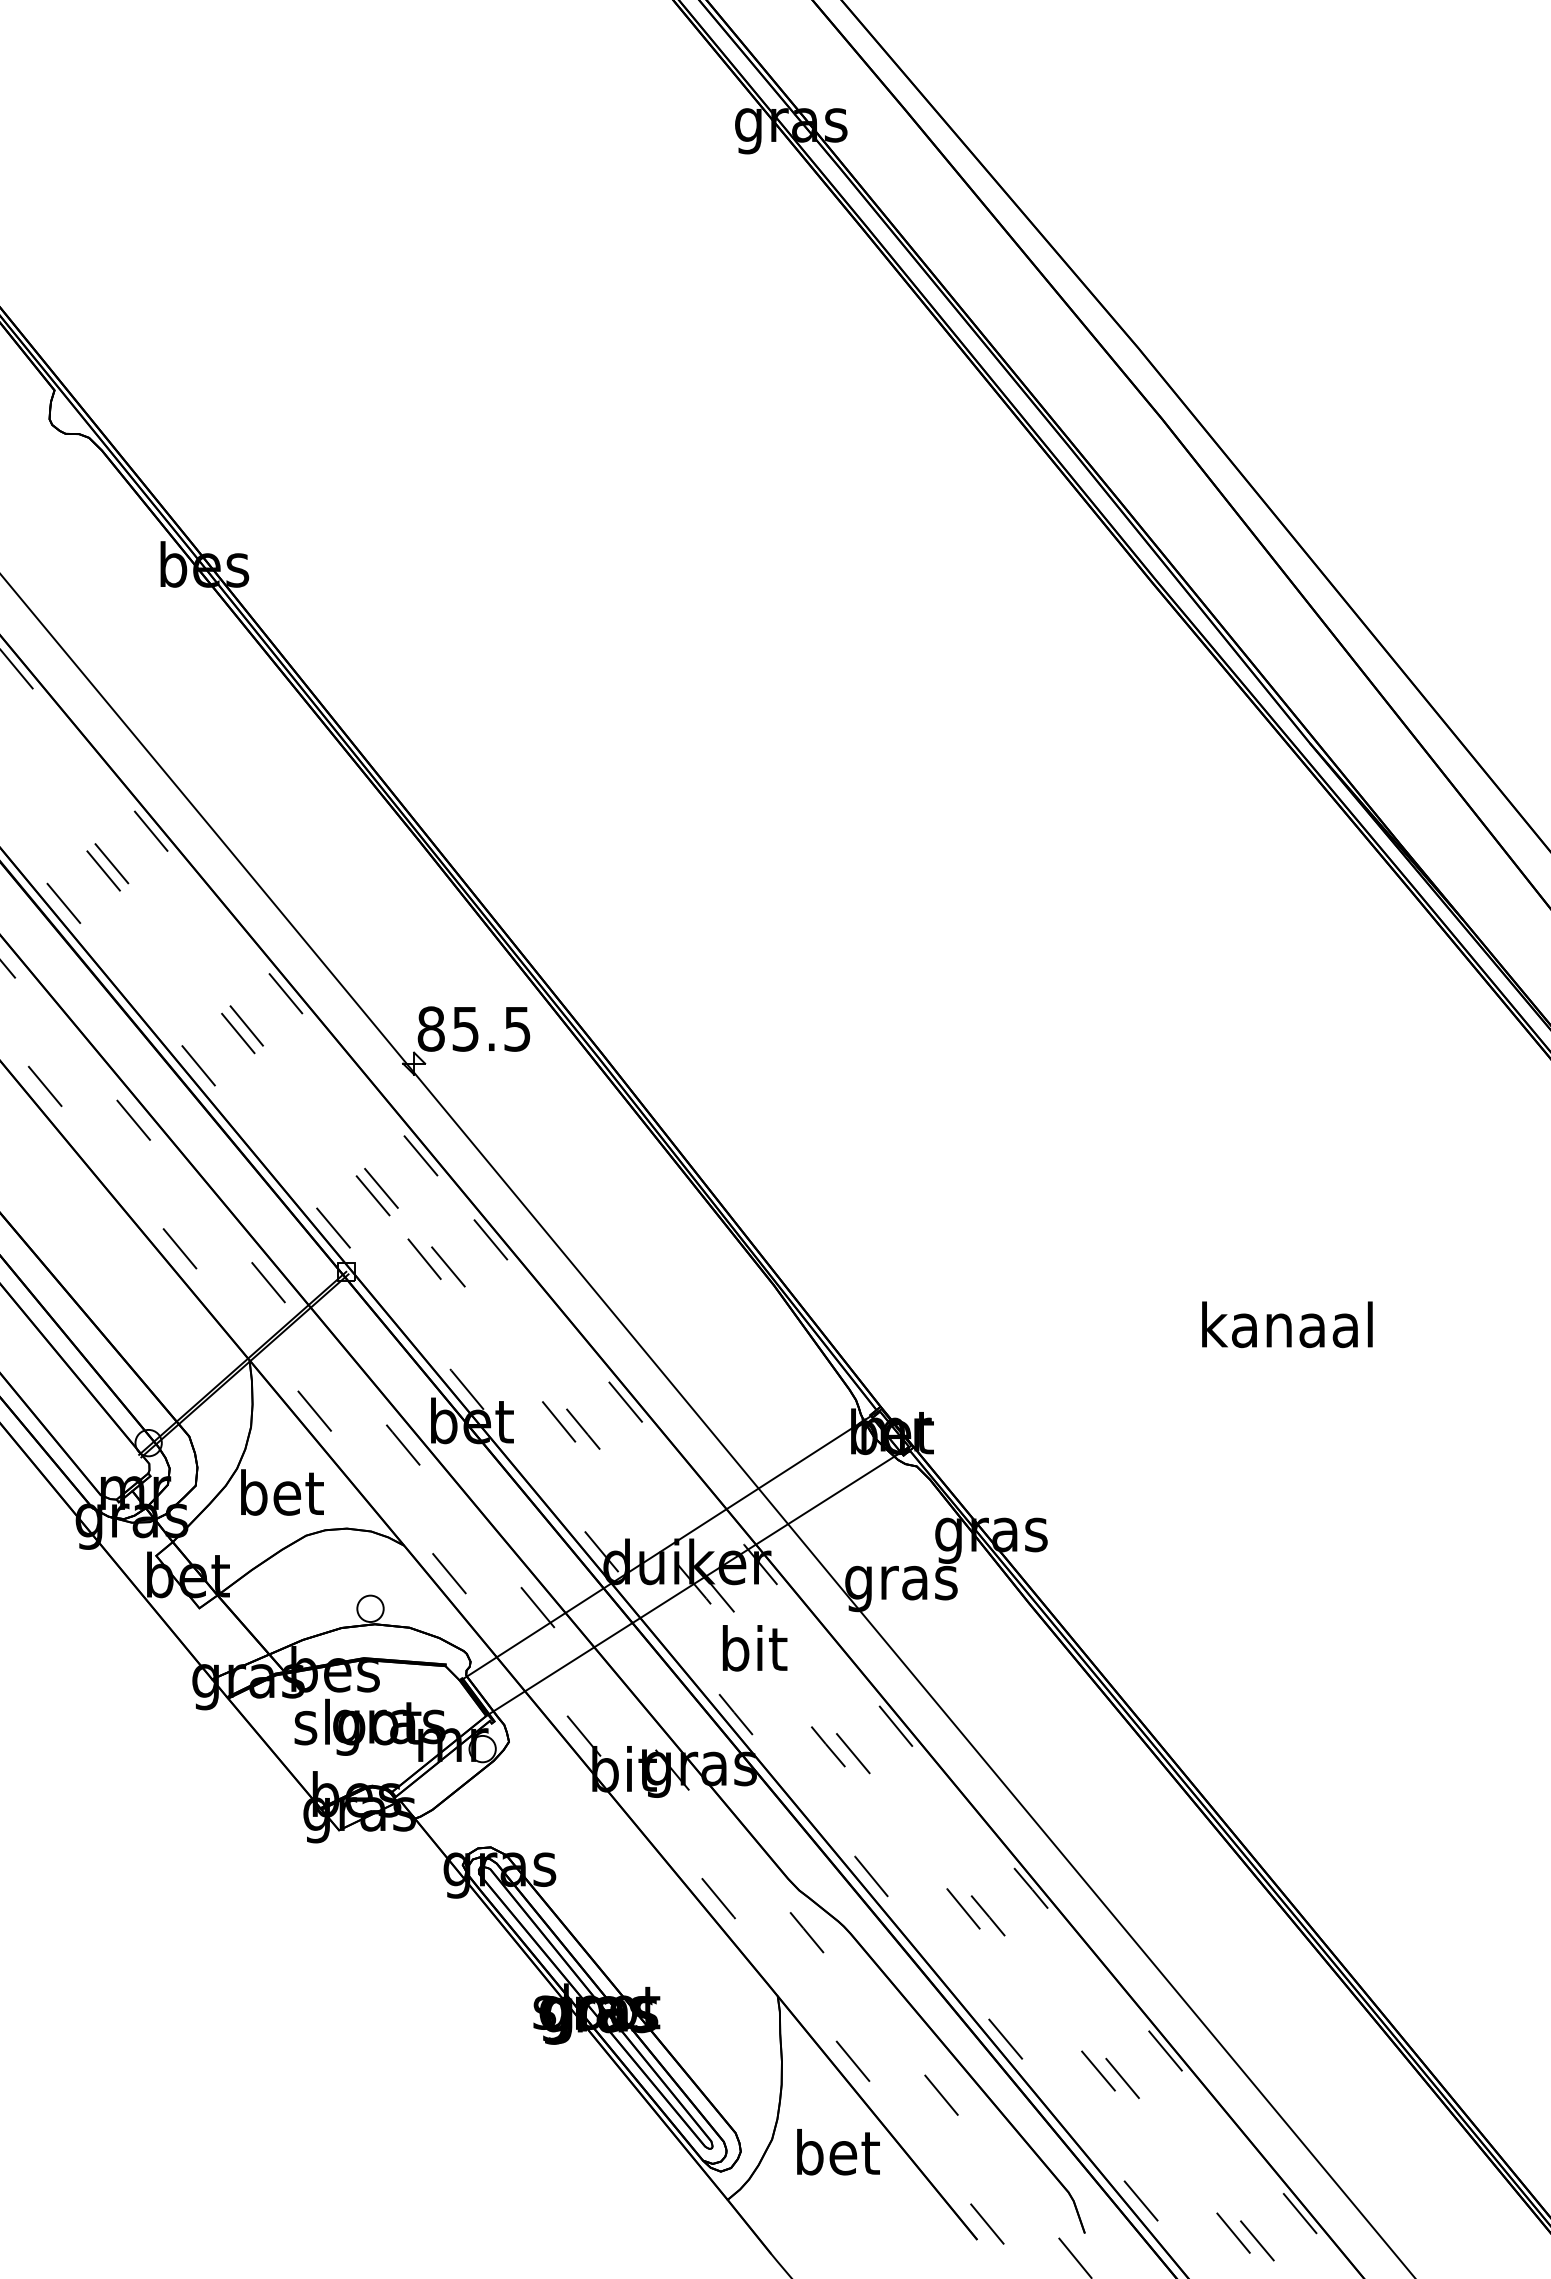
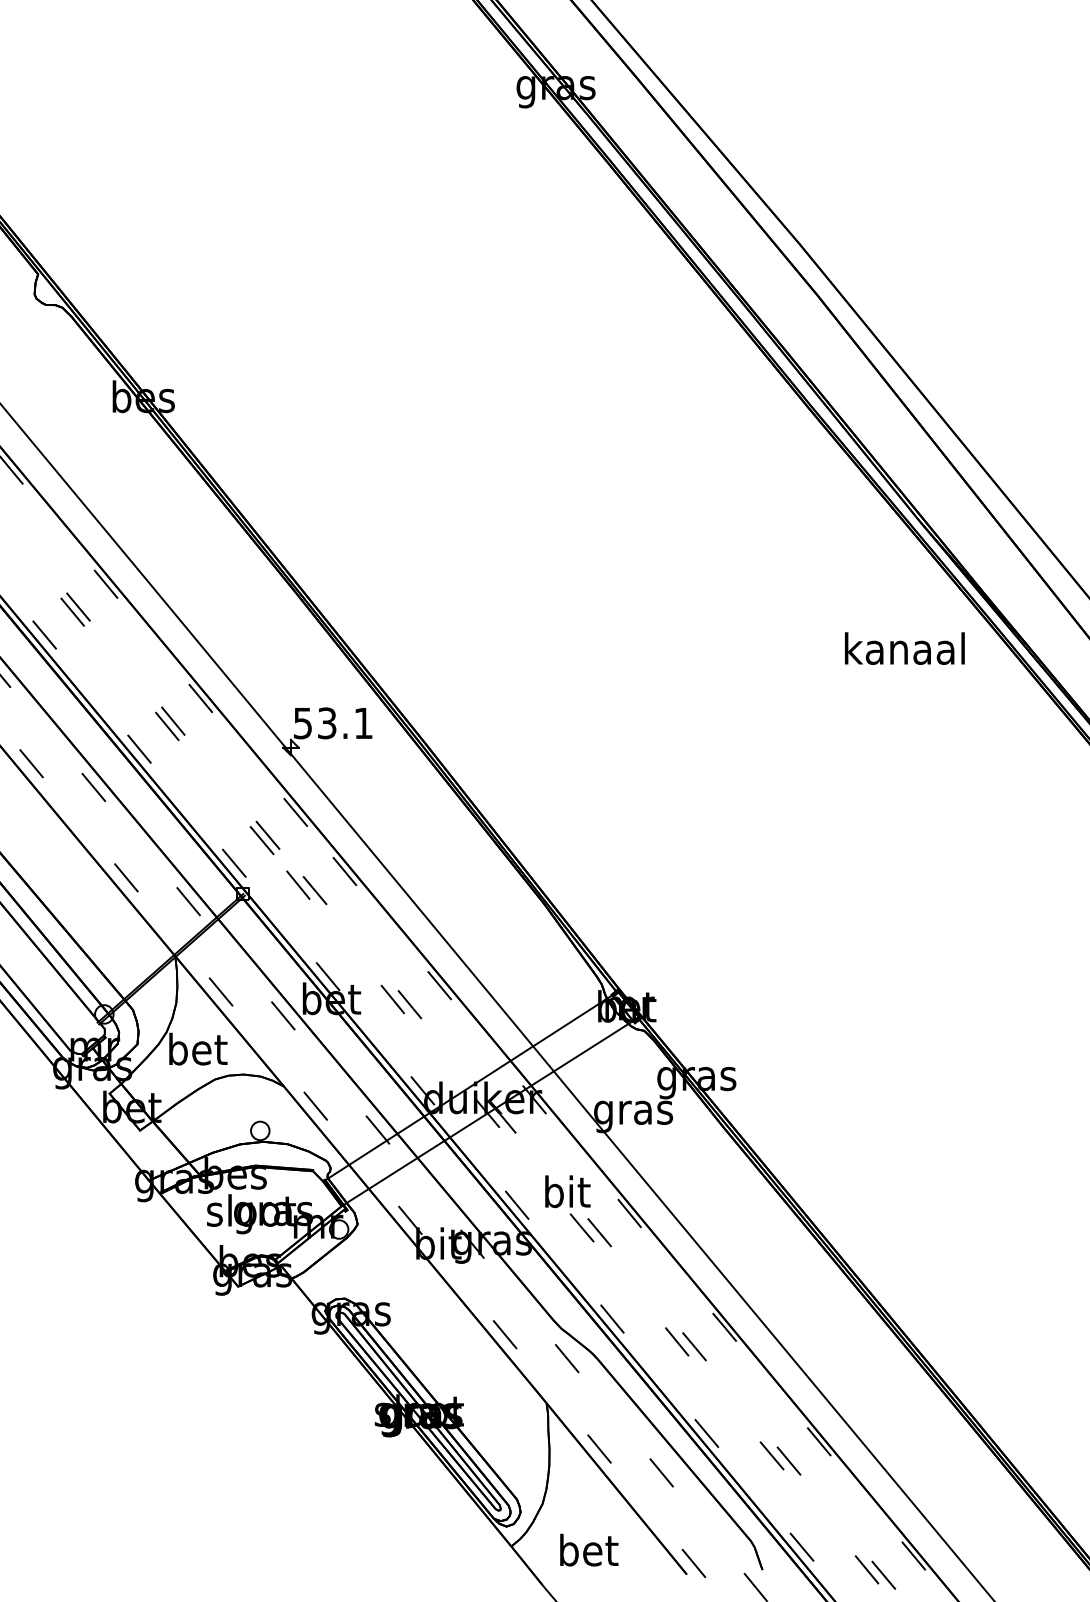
text: (473, 1028) -> (332, 722), 85.5 -> 53.1
text: (1287, 1324) -> (904, 648), moved
text: (754, 1648) -> (567, 1191), moved
text: (838, 2152) -> (589, 1550), moved

